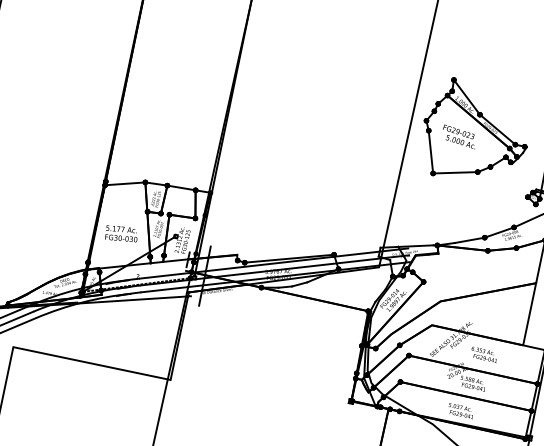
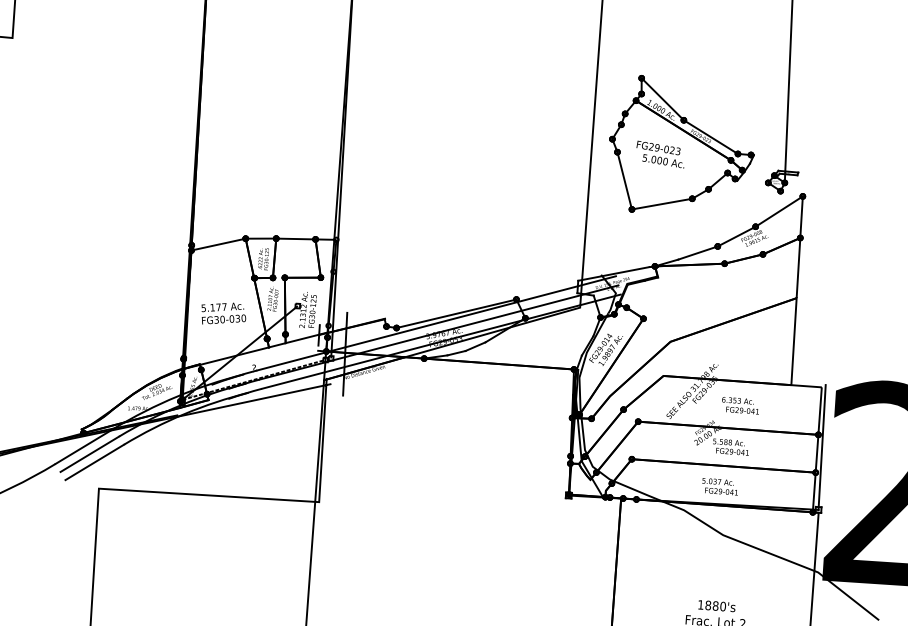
part: (475, 131) -> (681, 143), moved

